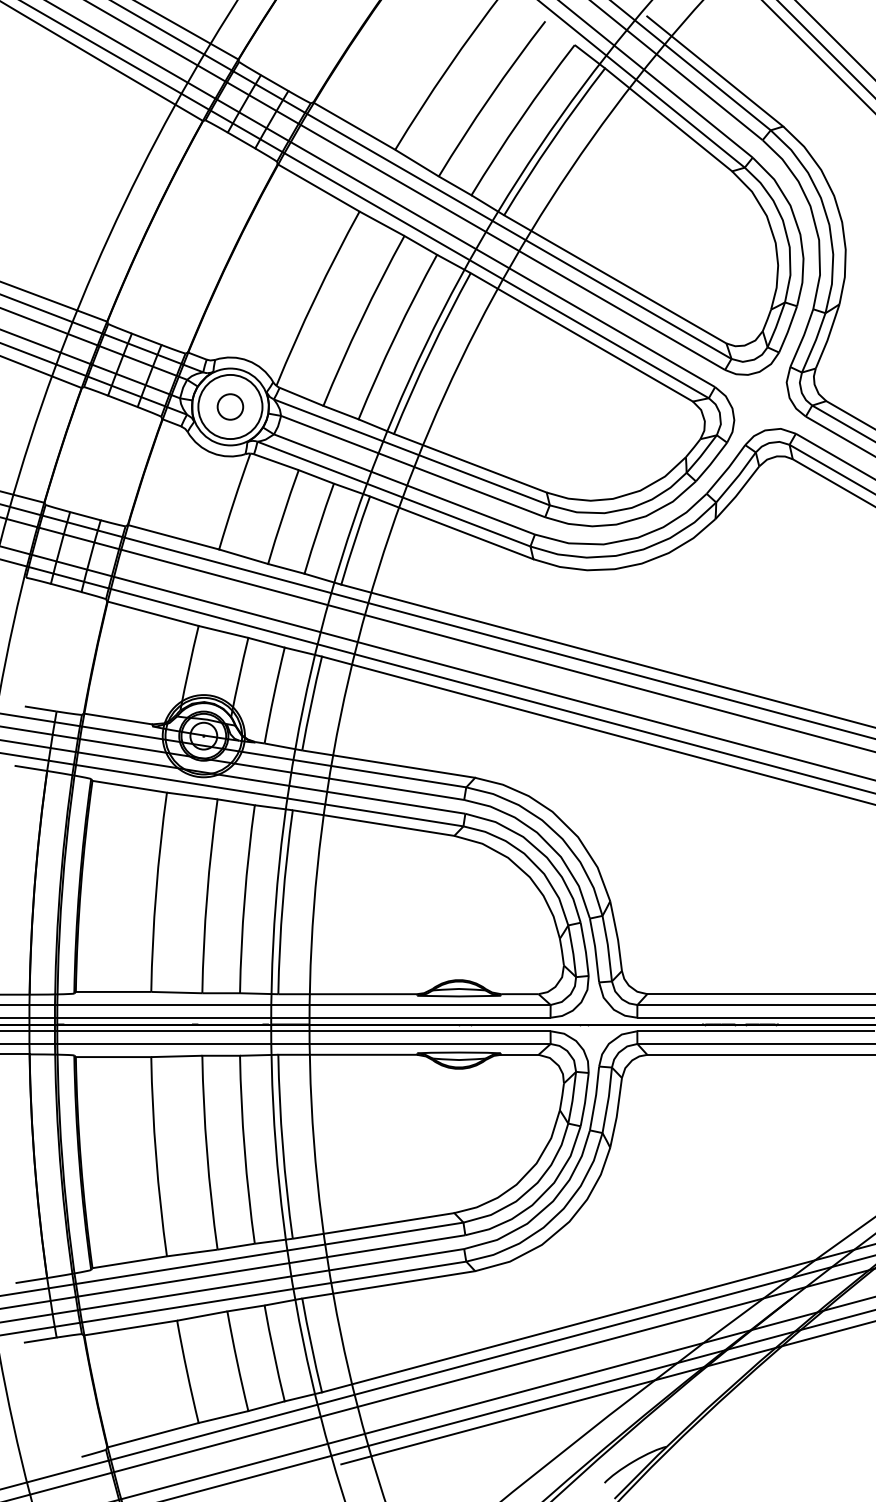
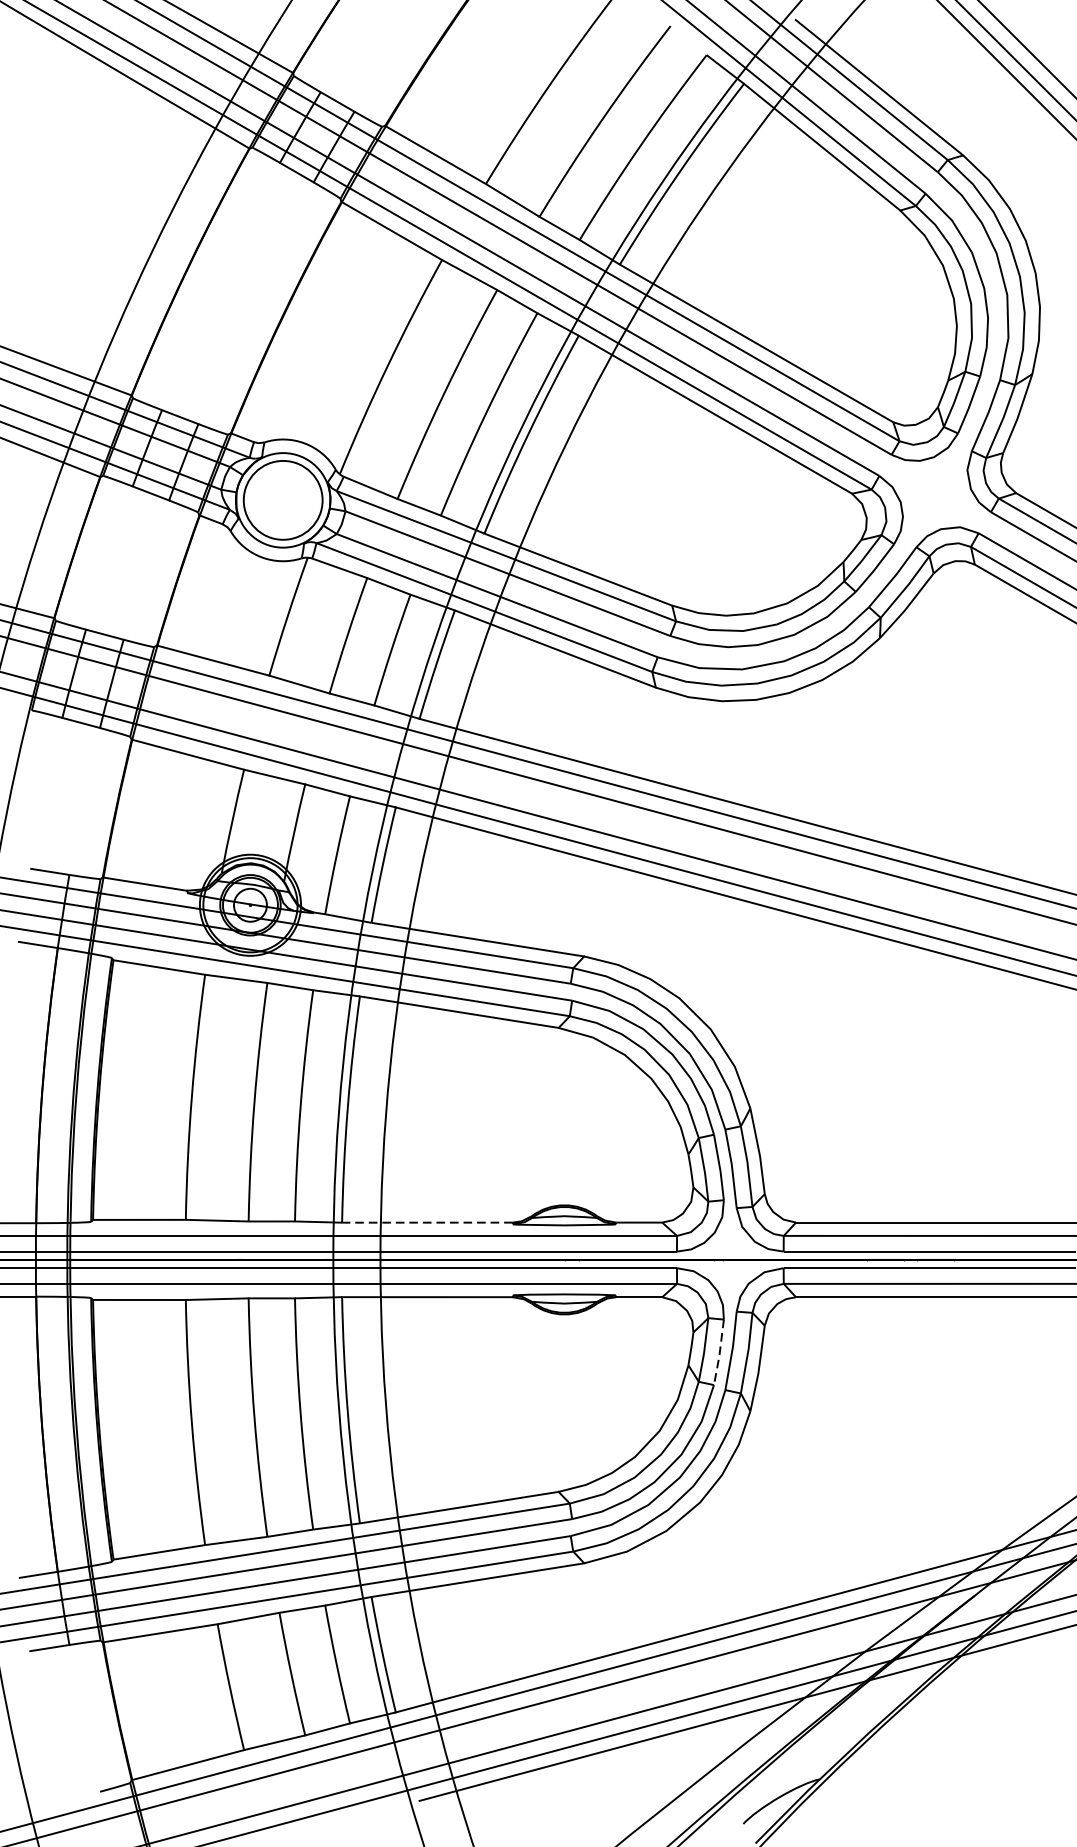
circle: (230, 406) -> (283, 499), removed
line: (346, 994) -> (425, 1223), solid -> dashed
line: (585, 1100) -> (719, 1353), solid -> dashed

